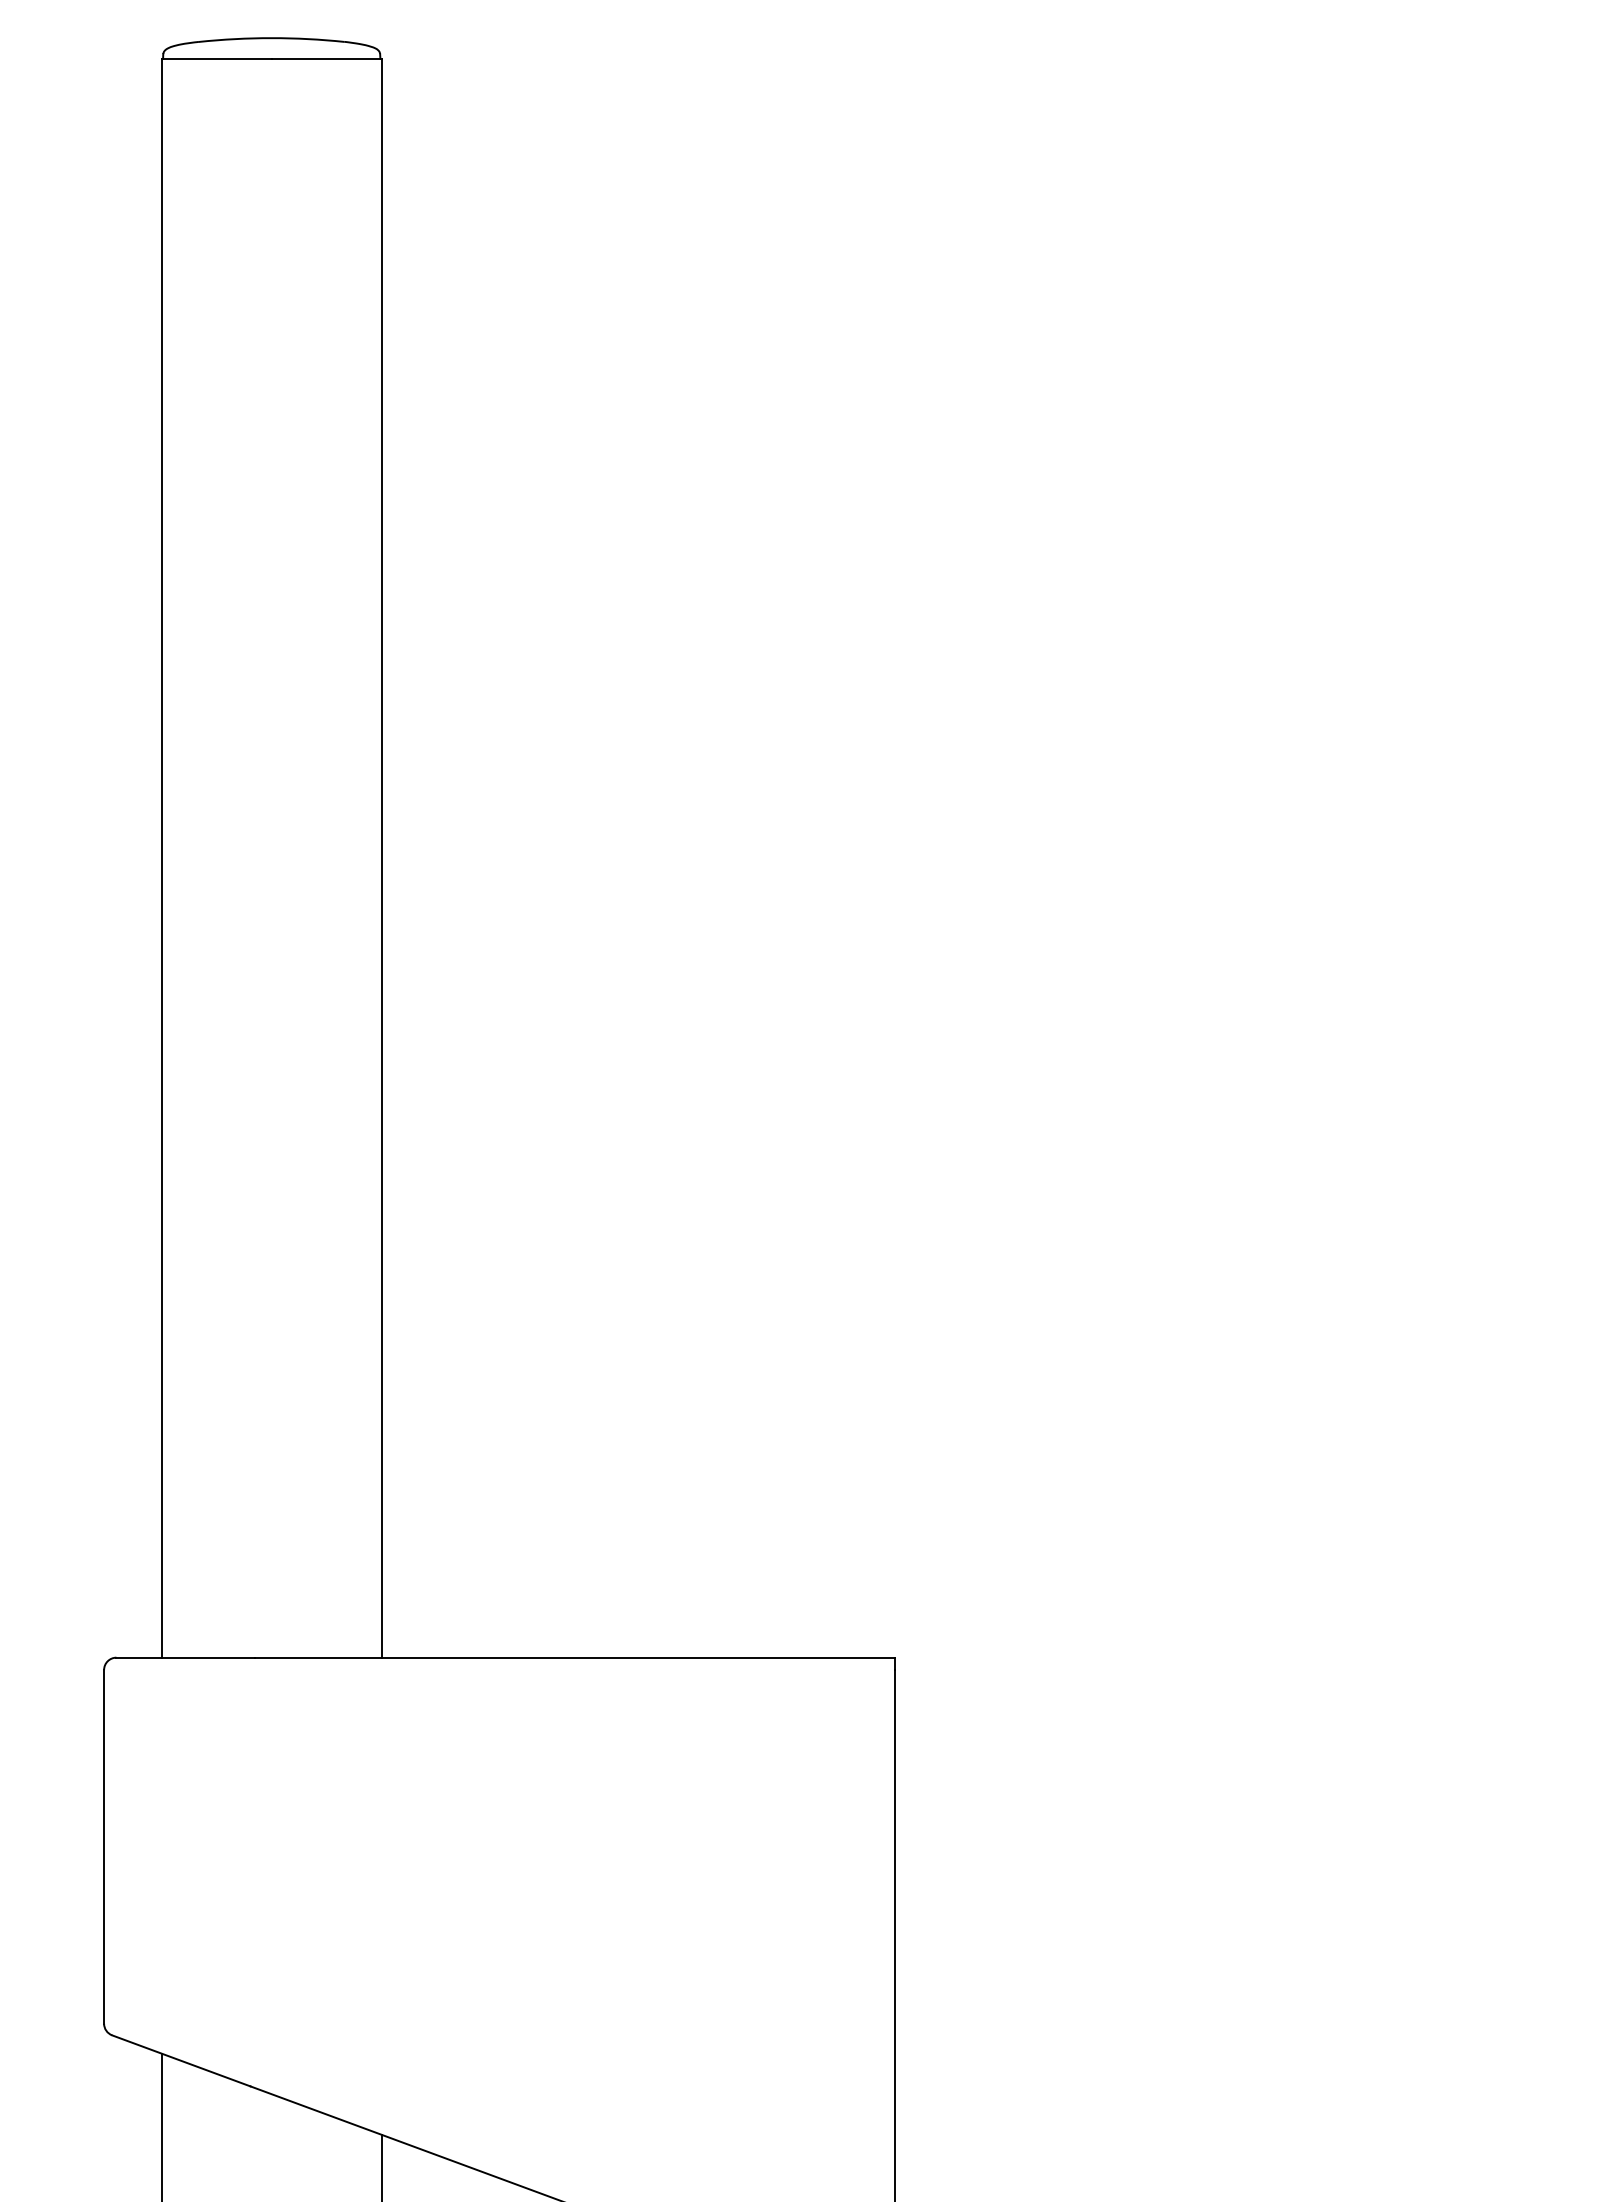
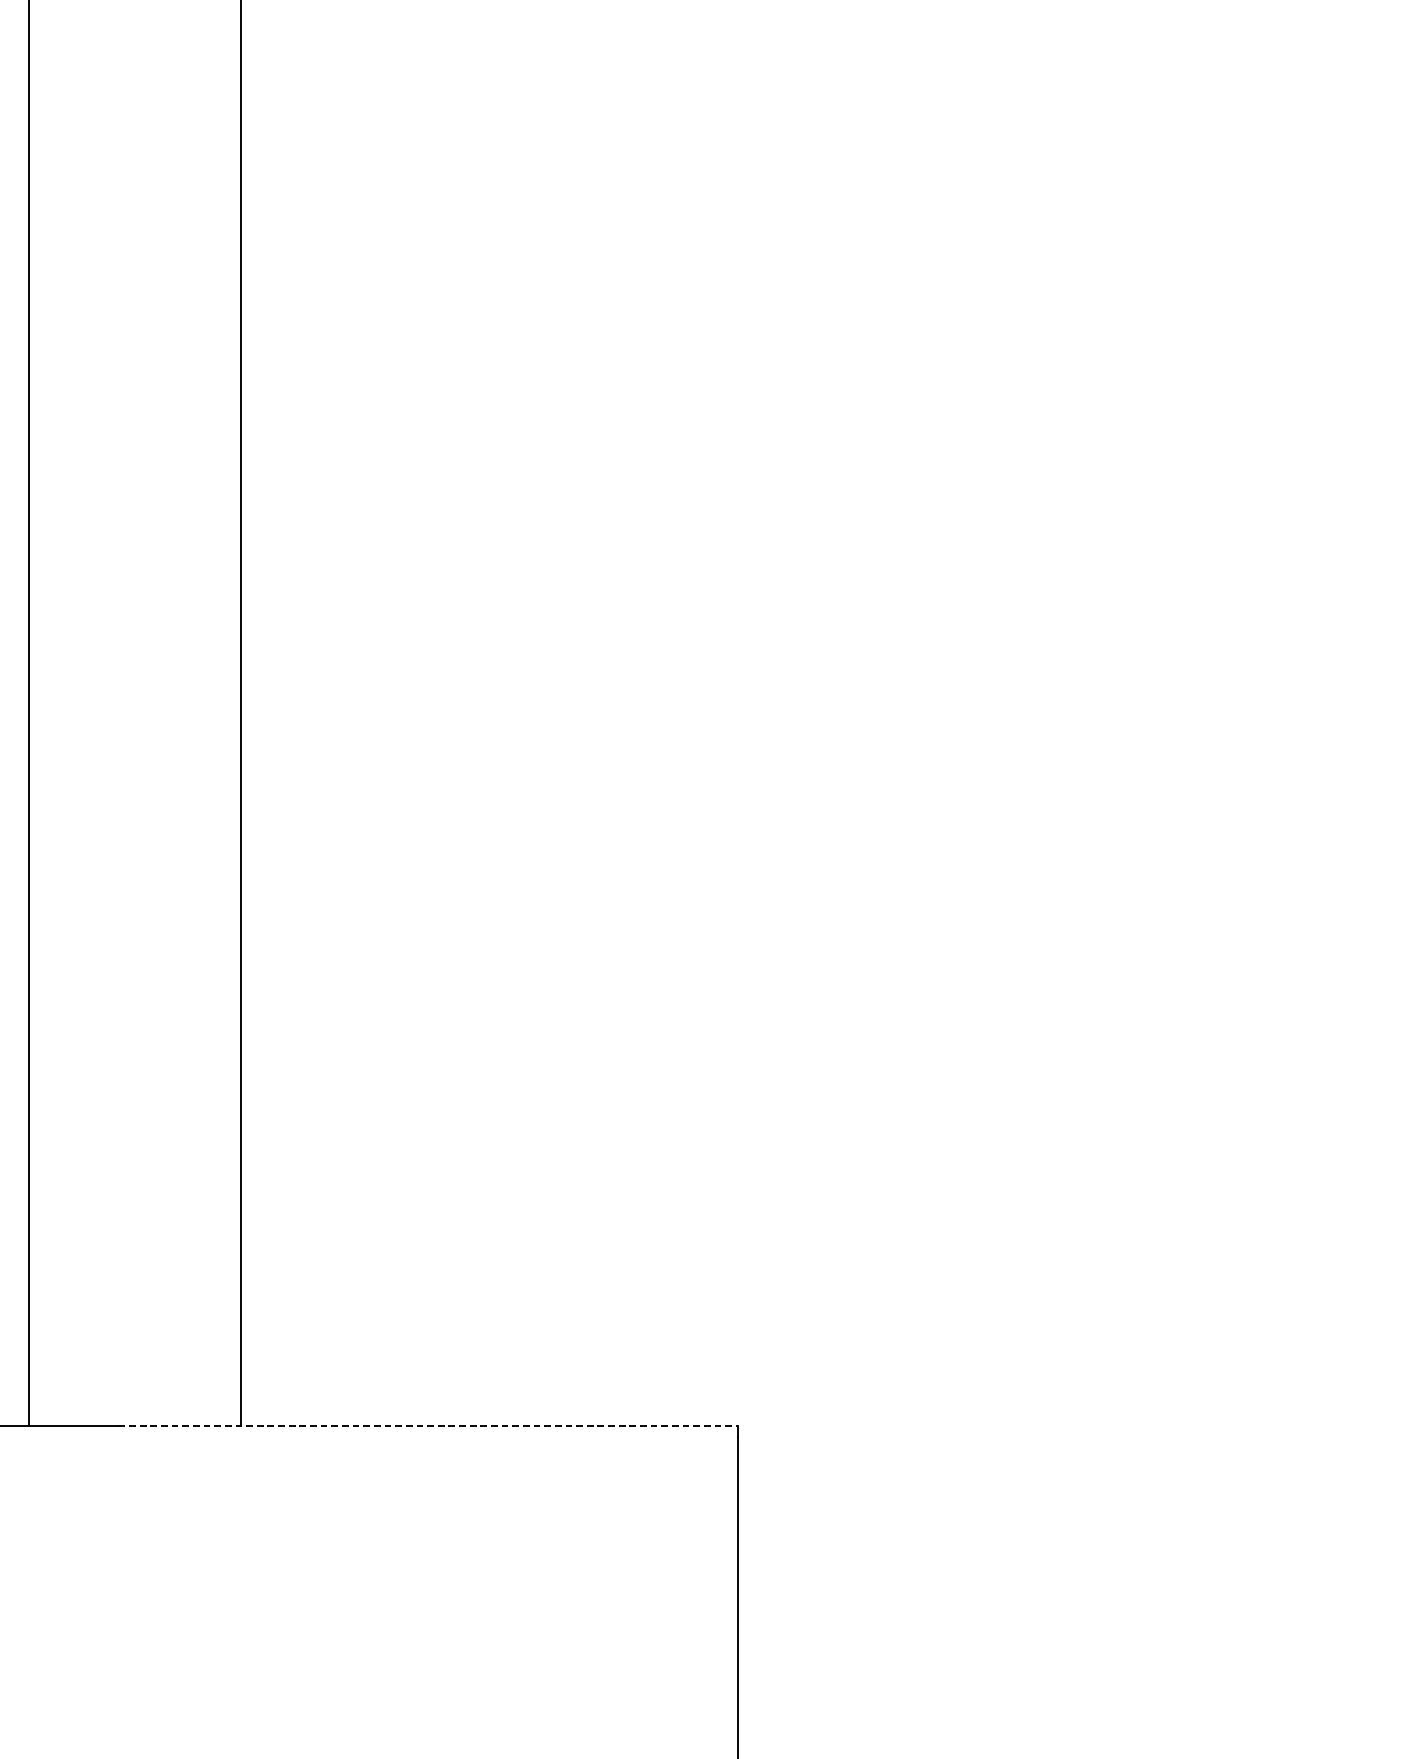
line: (575, 1657) -> (428, 1425), solid -> dashed

